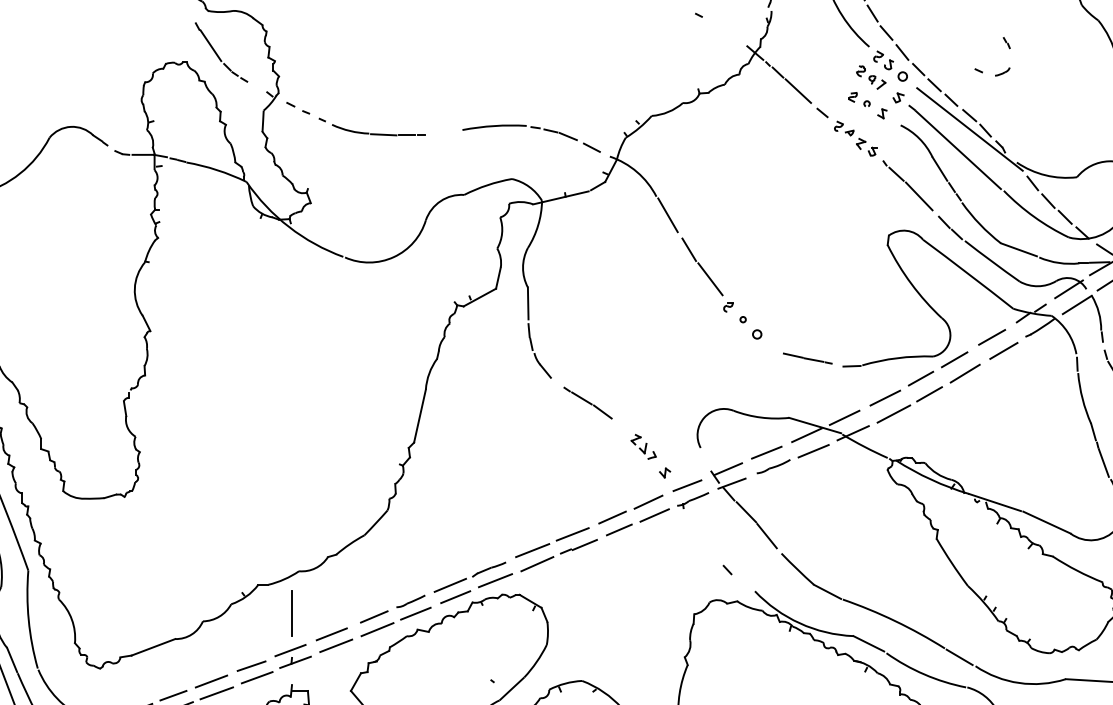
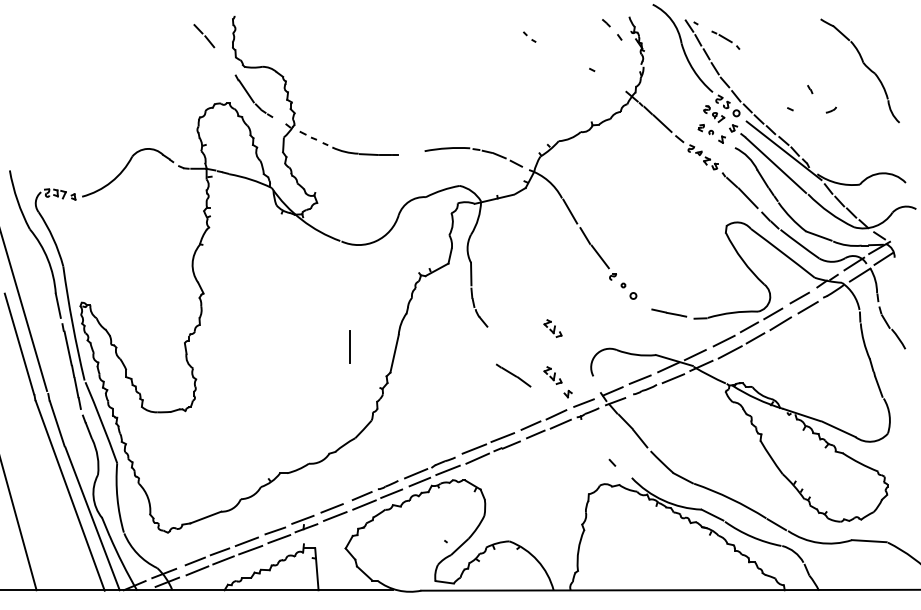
part: (1001, 71) -> (830, 109), moved
part: (642, 380) -> (552, 328), added
line: (587, 402) -> (513, 375), moved
line: (291, 611) -> (349, 346), moved

